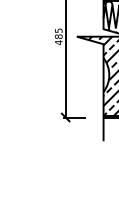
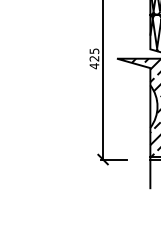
text: (58, 36) -> (94, 58), 485 -> 425

